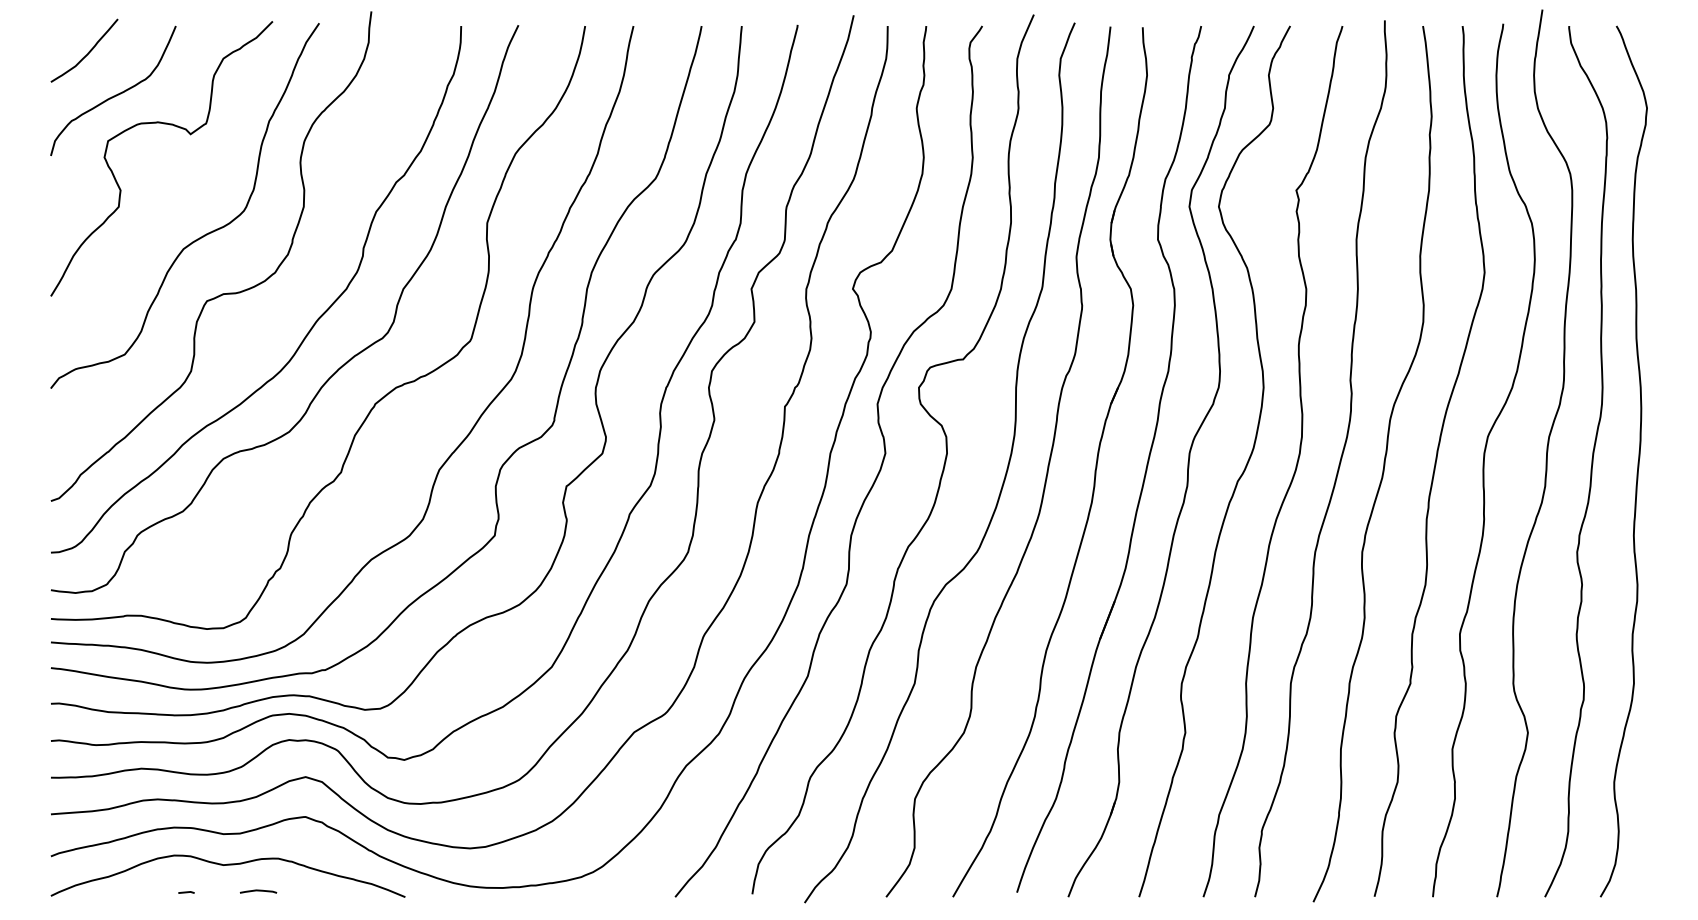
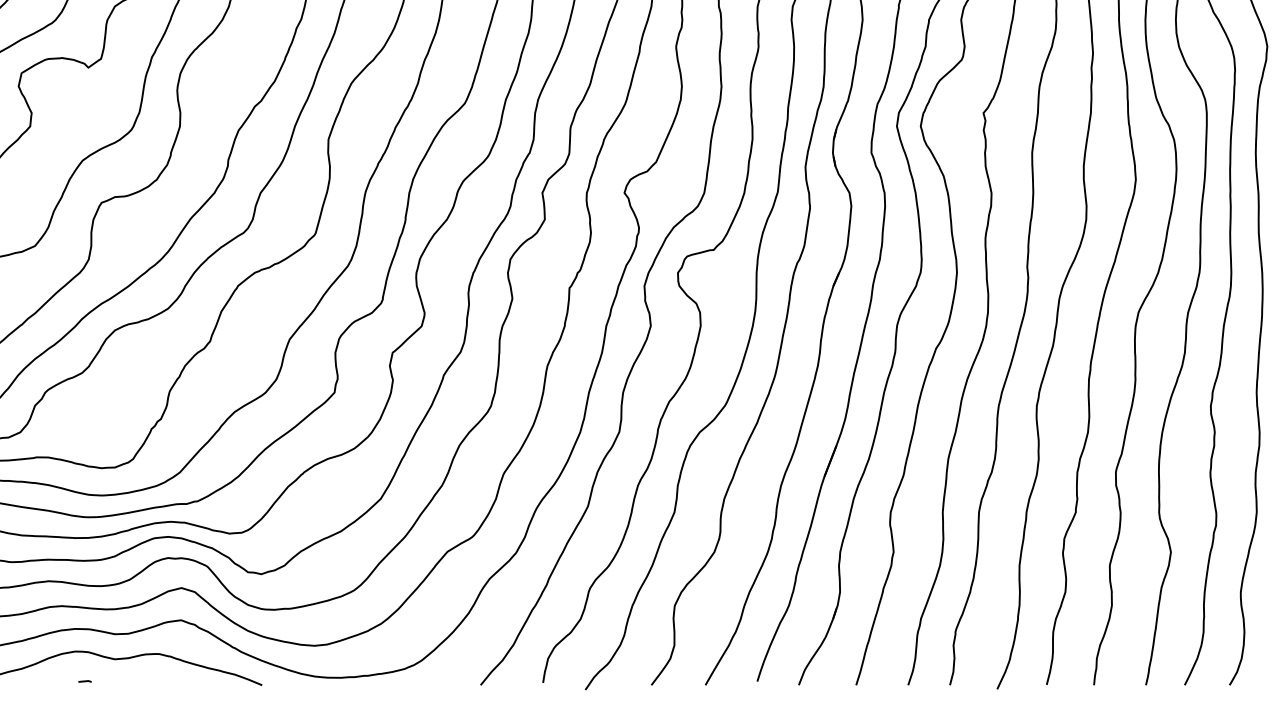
curve: (258, 891) -> (143, 680), removed

